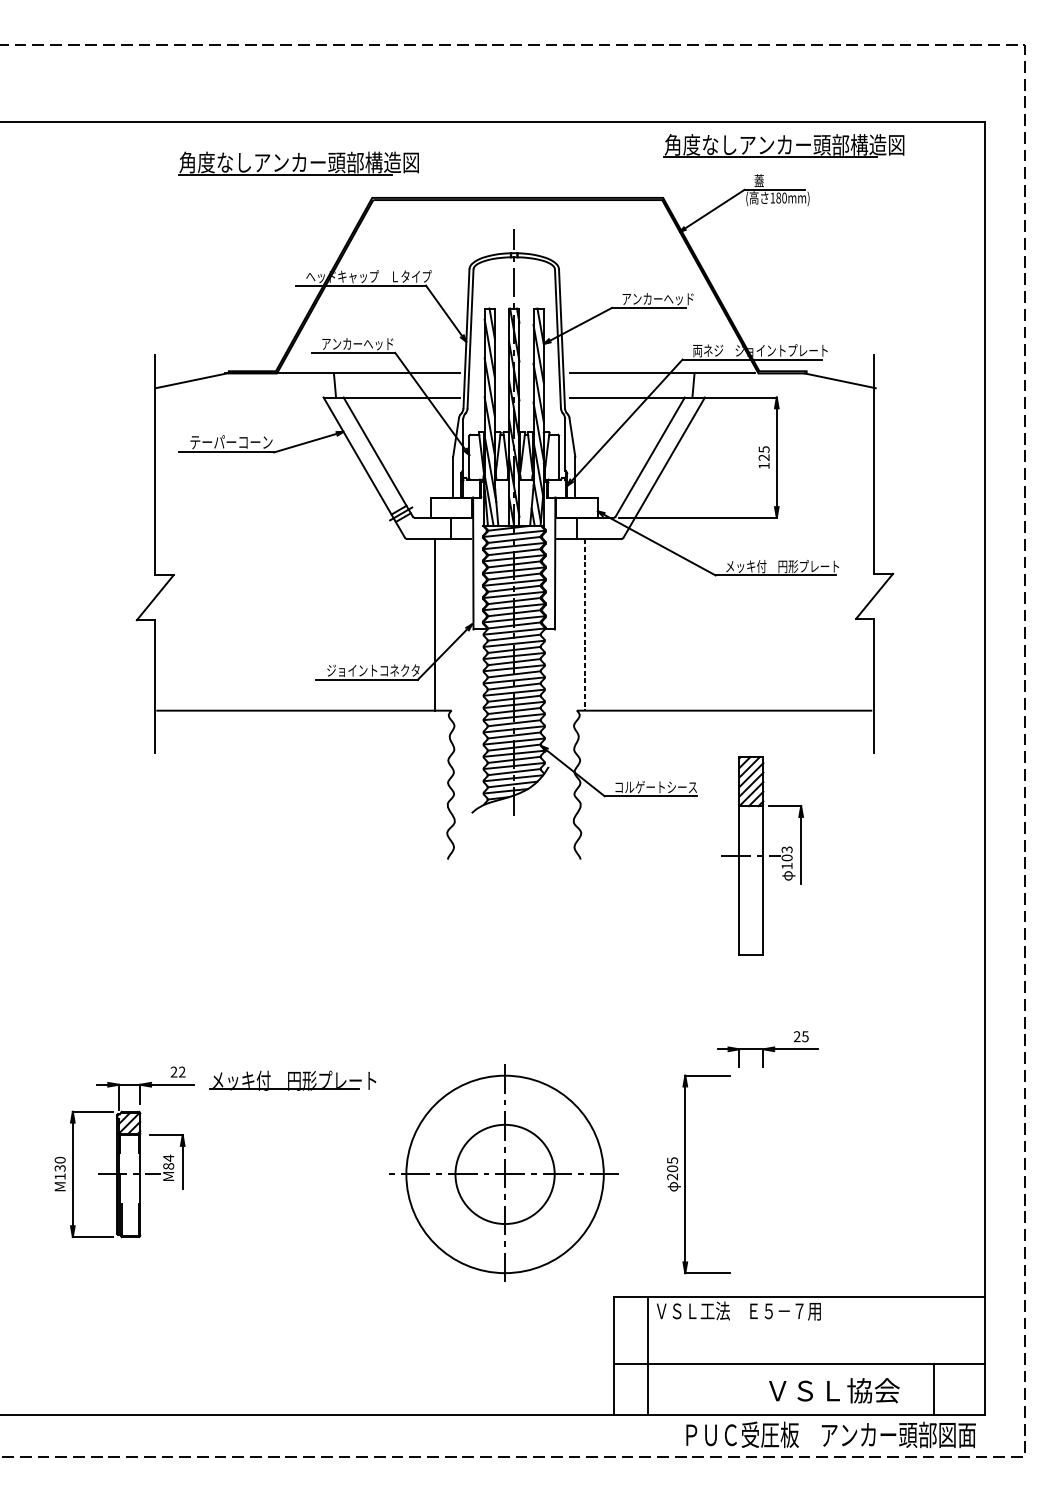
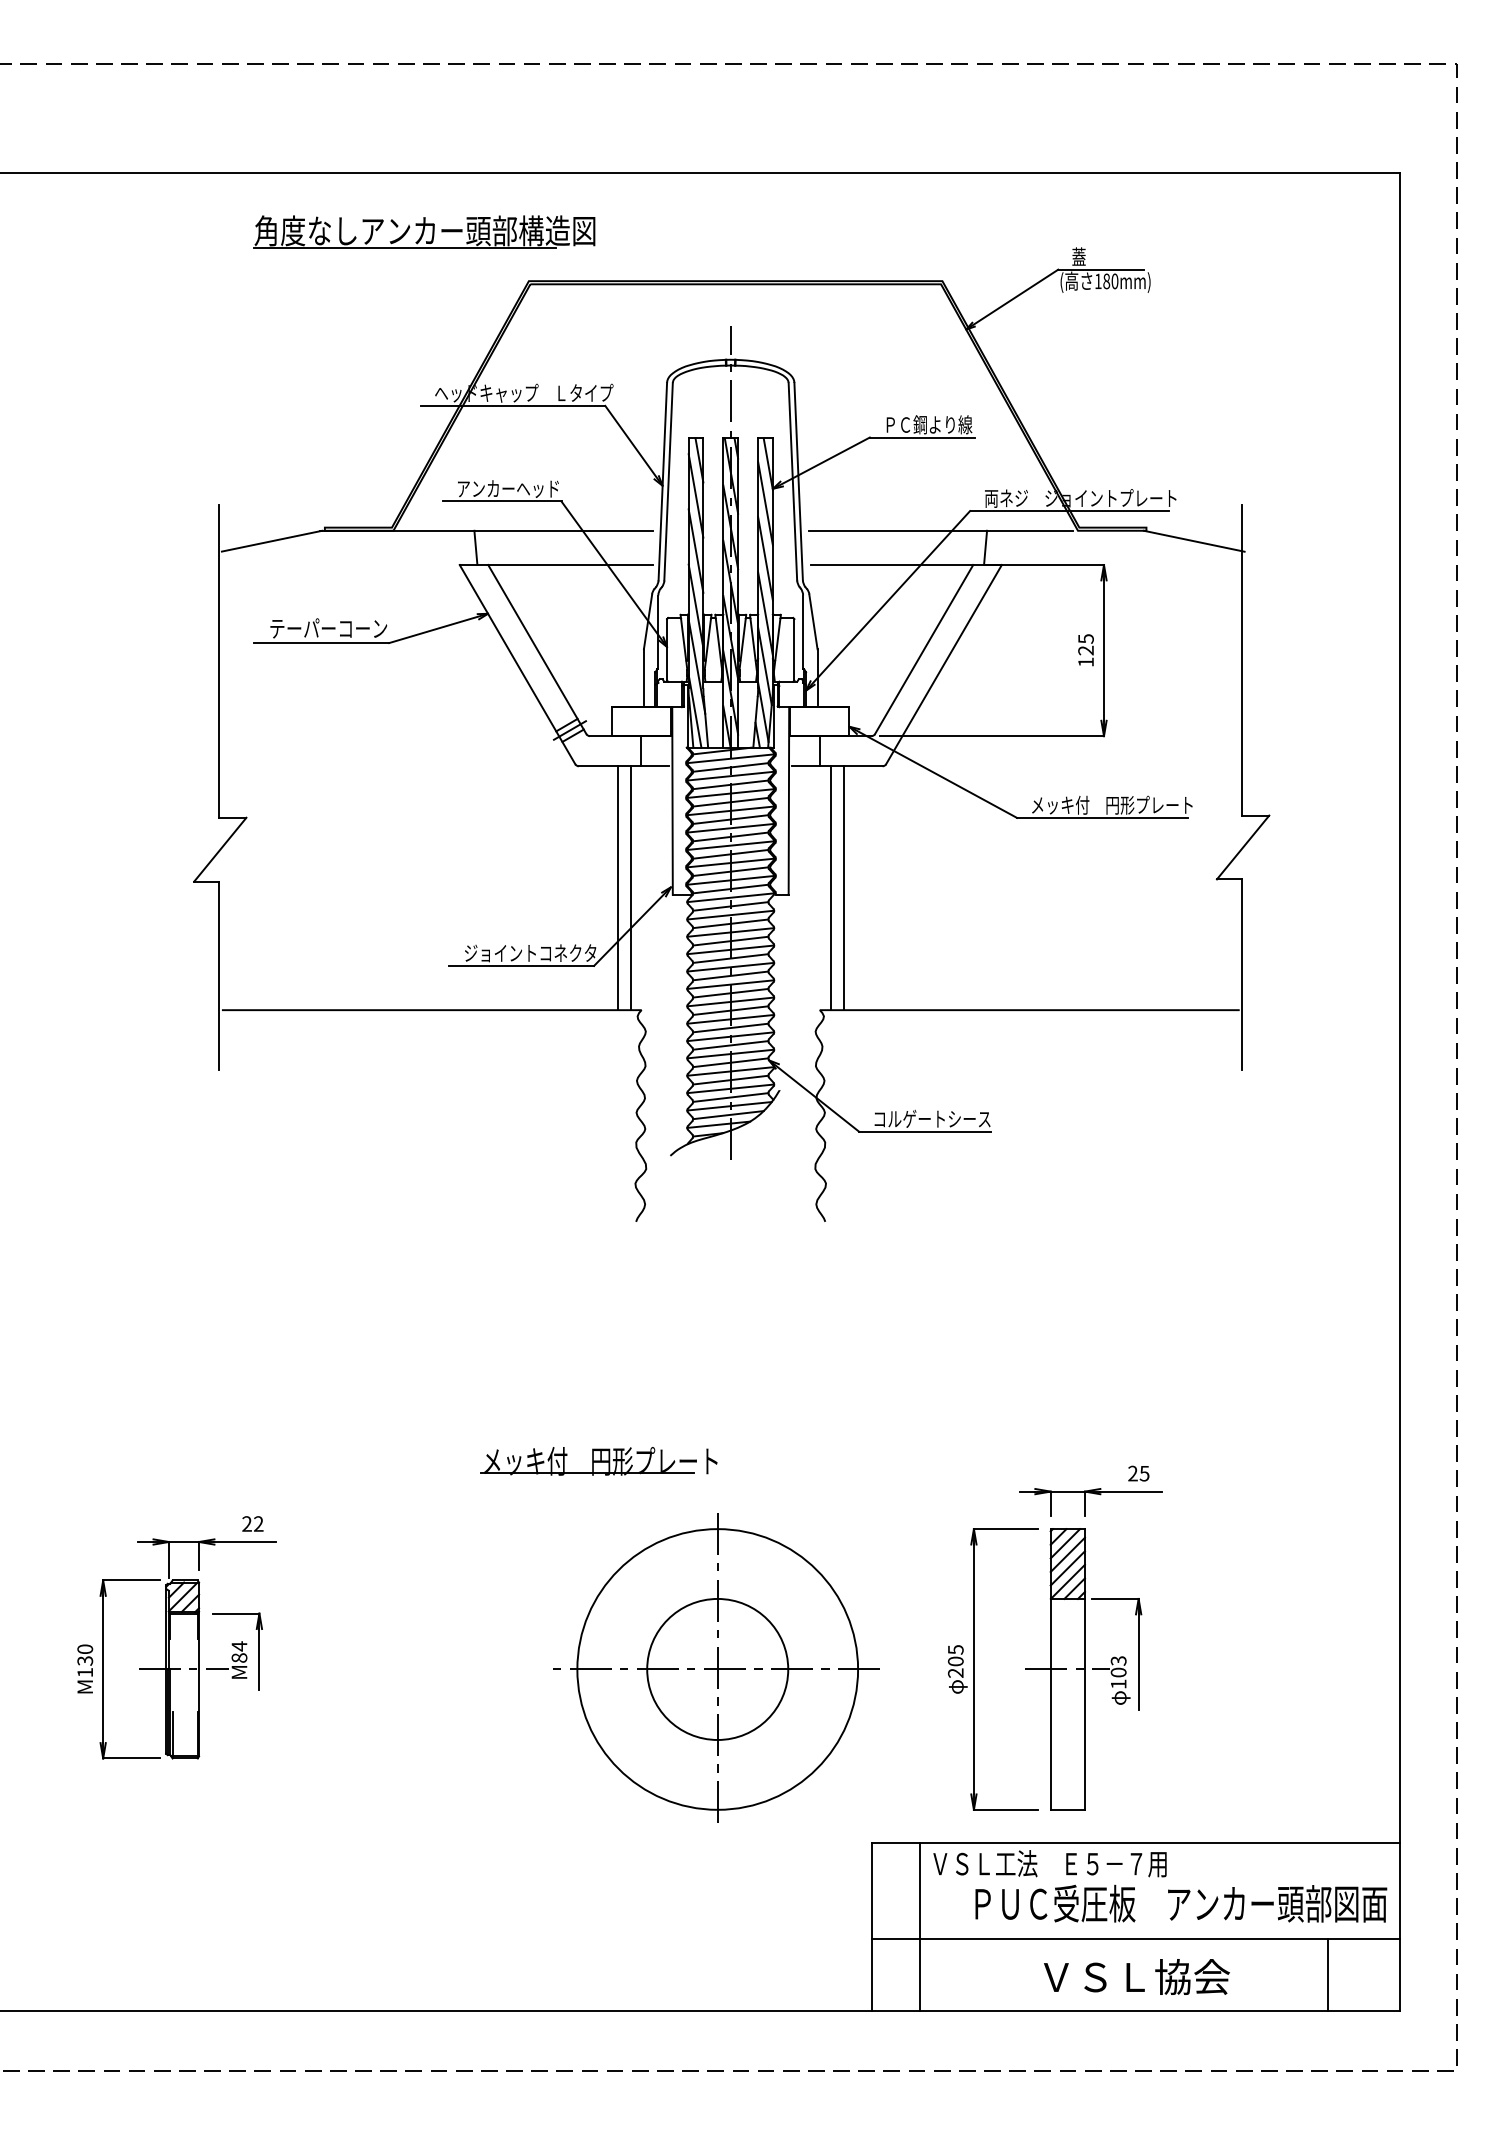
part: (784, 145) -> (1114, 206), removed
text: (657, 298) -> (934, 424), アンカーヘッド -> ＰＣ鋼より線
line: (443, 625) -> (630, 888), added
line: (584, 625) -> (830, 888), dashed -> solid
line: (593, 625) -> (843, 888), added
part: (762, 855) -> (1083, 1669), moved
part: (292, 1080) -> (598, 1461), moved
text: (834, 1390) -> (1136, 1976), moved
text: (831, 1434) -> (1181, 1903), moved

